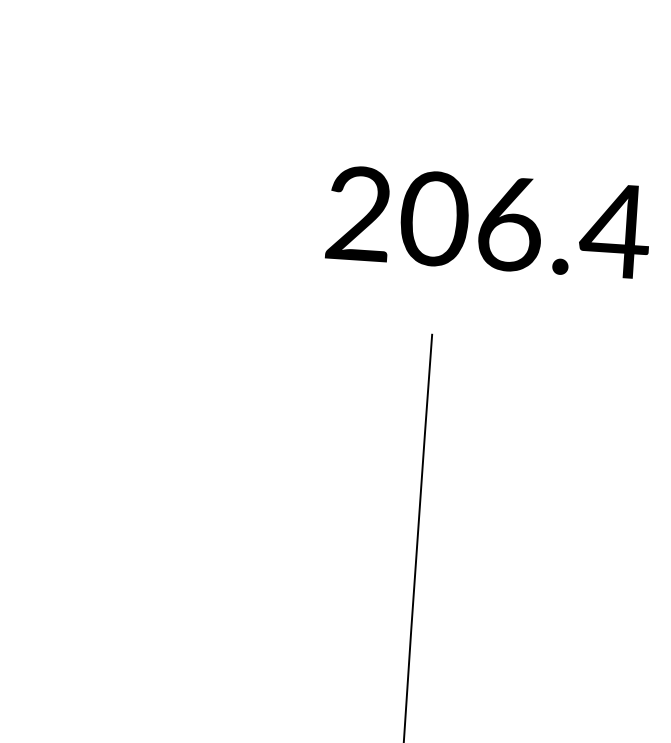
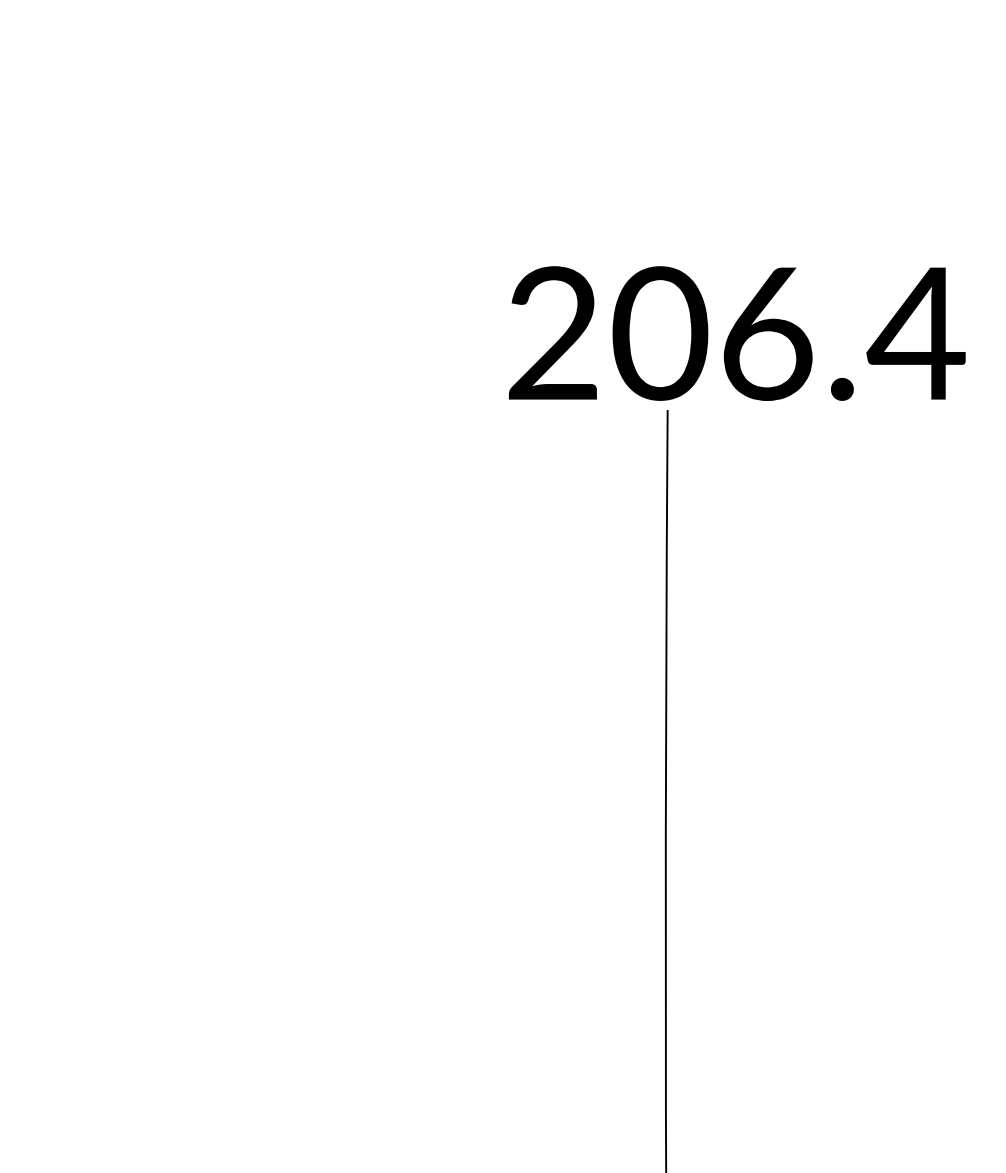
text: (489, 222) -> (737, 333), moved

